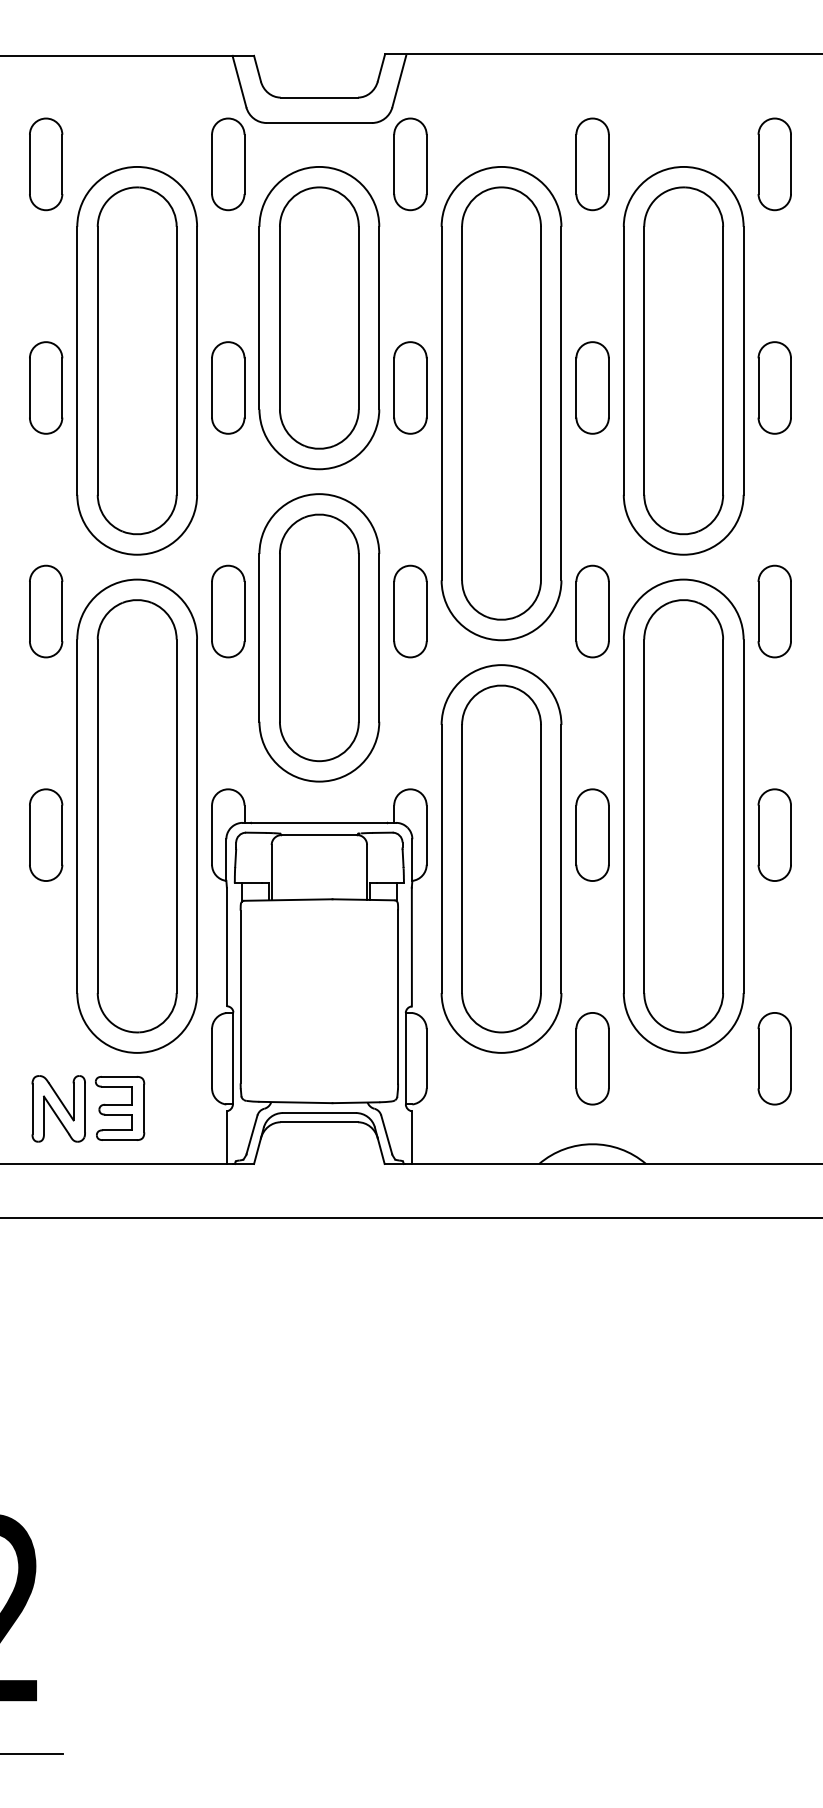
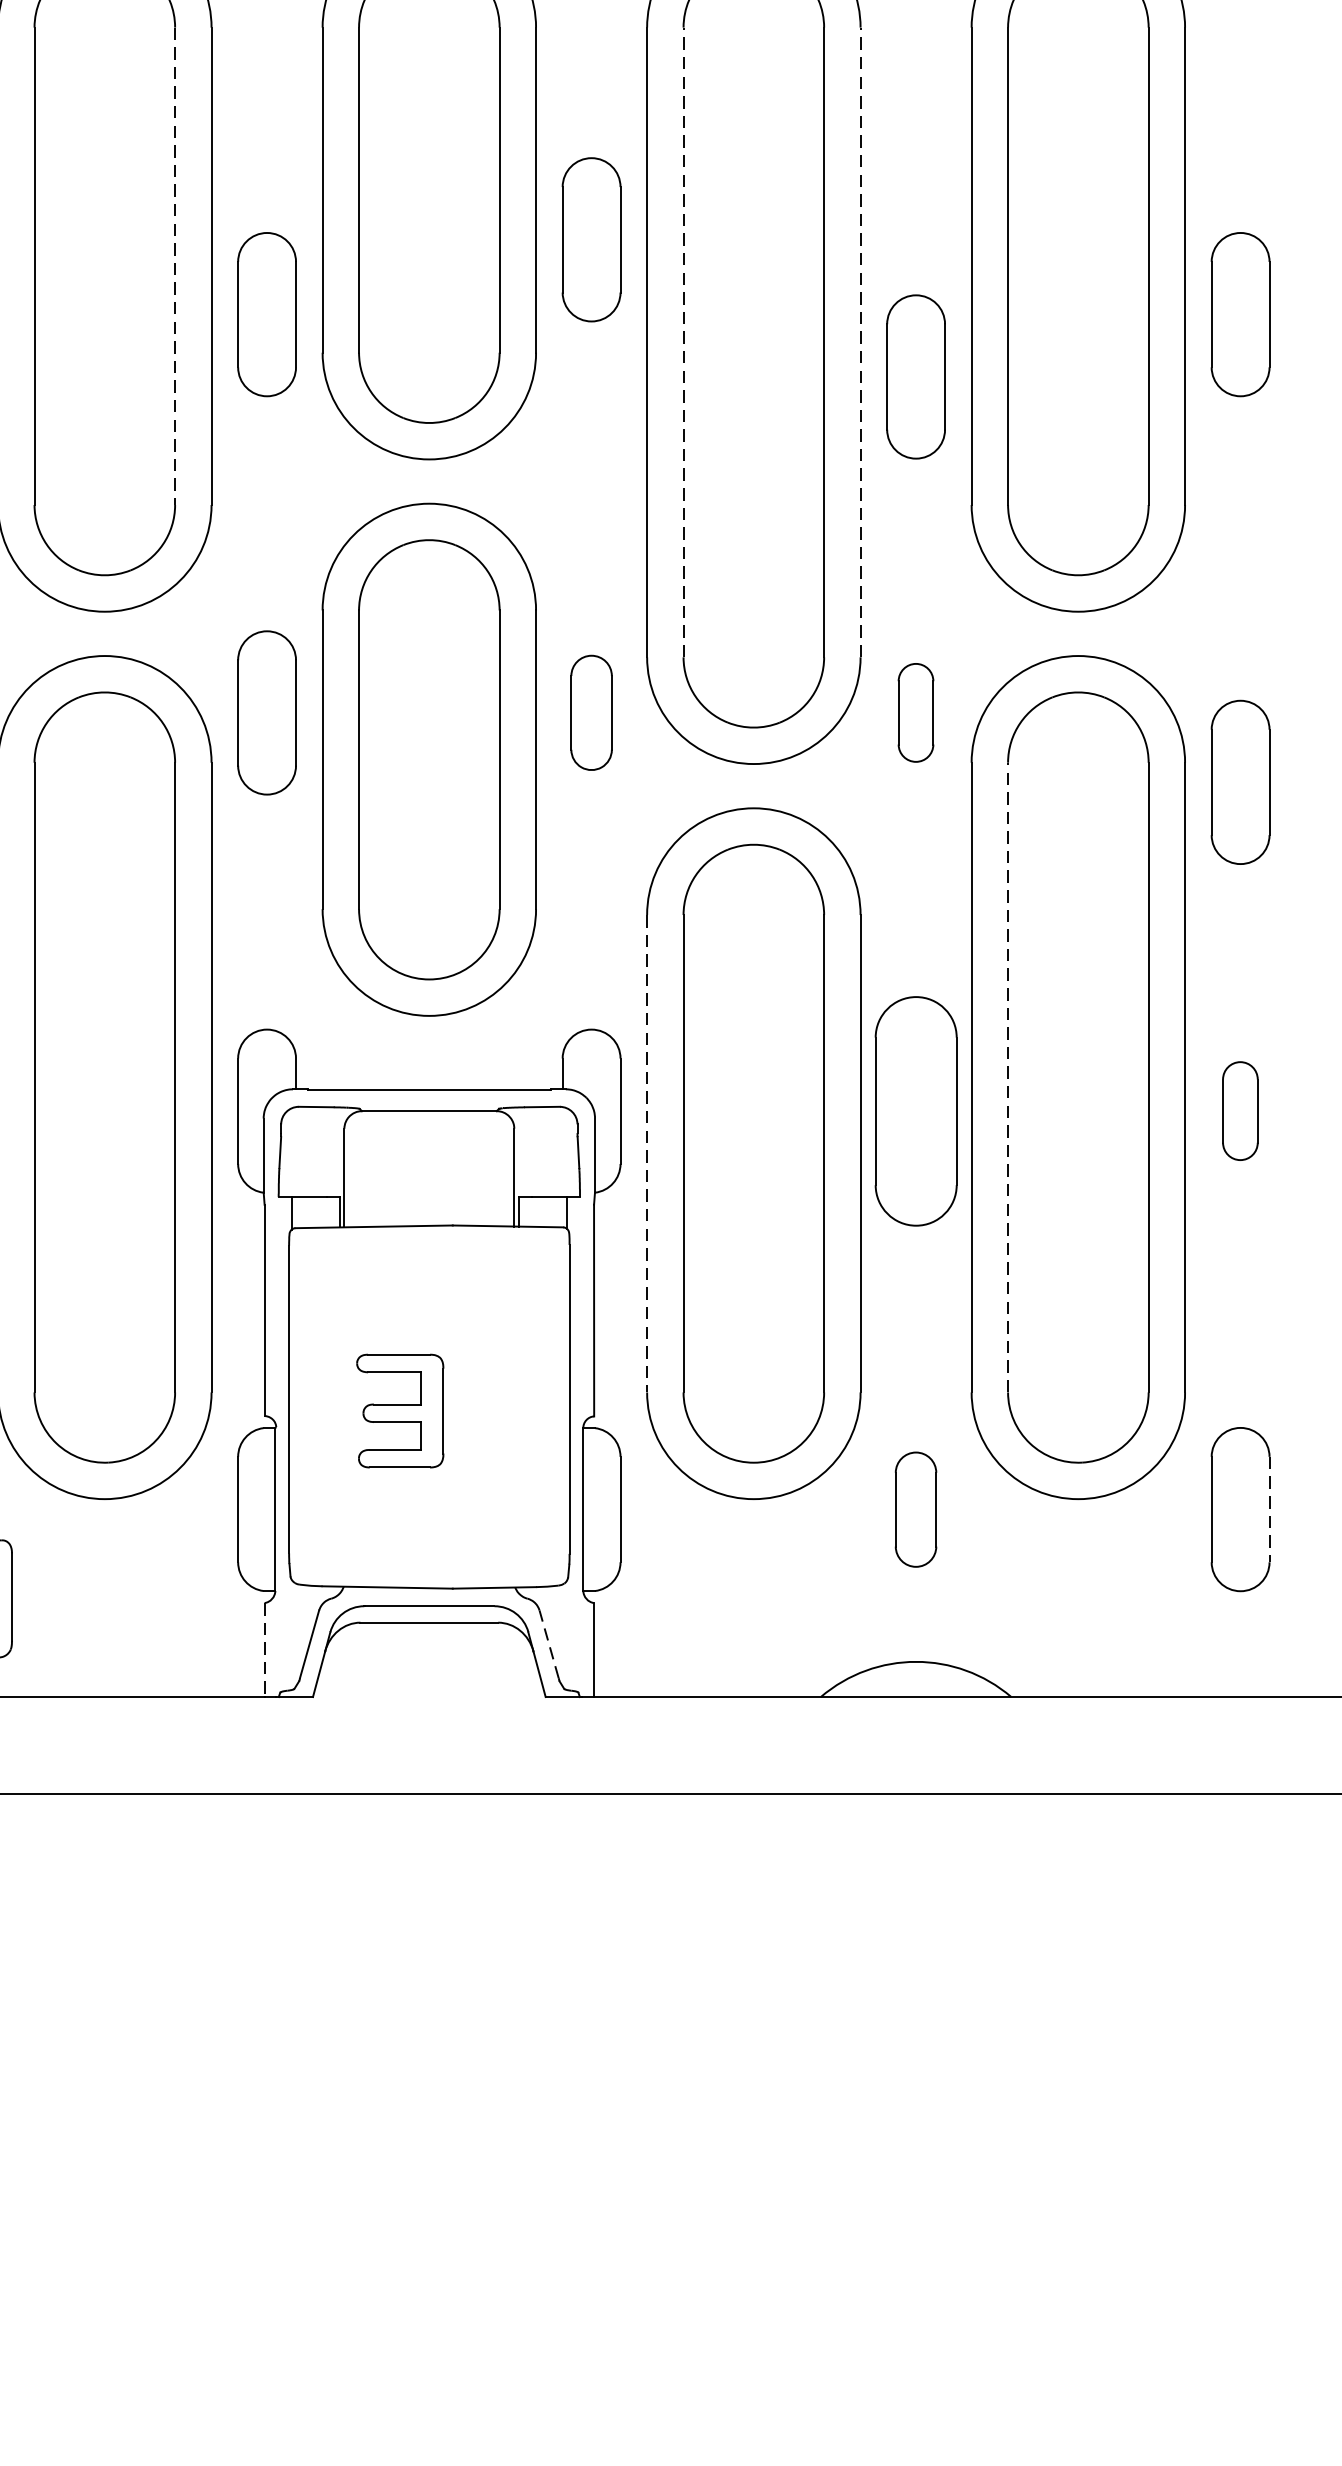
line: (176, 360) -> (174, 265), solid -> dashed
part: (410, 387) -> (591, 238), moved
part: (592, 387) -> (915, 376), moved
line: (462, 403) -> (684, 342), solid -> dashed
line: (561, 403) -> (860, 342), solid -> dashed
part: (410, 611) -> (591, 712), size x0.7
part: (592, 611) -> (915, 712), size x0.6
part: (774, 611) -> (1240, 782), moved
line: (644, 816) -> (1008, 1078), solid -> dashed
part: (592, 834) -> (915, 1110), size x1.4
part: (774, 834) -> (1240, 1110), size x0.6
line: (441, 859) -> (646, 1154), solid -> dashed
part: (592, 1058) -> (915, 1509), size x0.7
line: (791, 1058) -> (1270, 1509), solid -> dashed
part: (120, 1108) -> (401, 1411), moved
line: (386, 1134) -> (548, 1644), solid -> dashed
line: (226, 1138) -> (263, 1651), solid -> dashed

